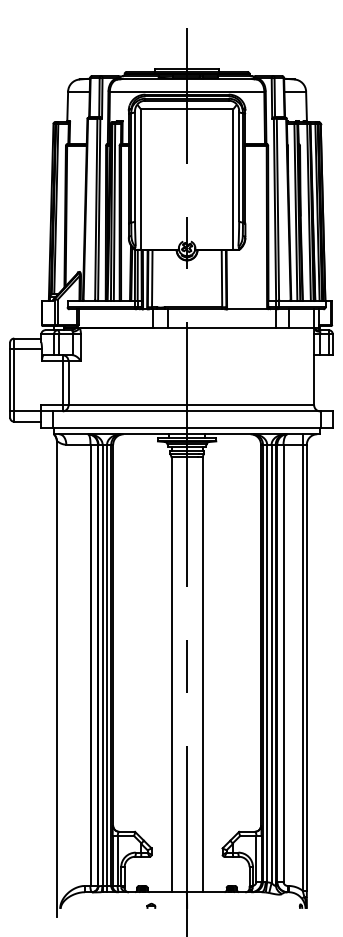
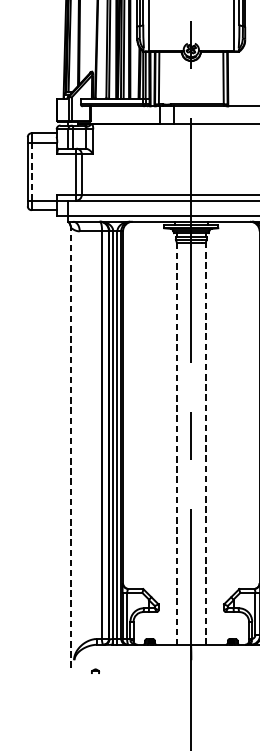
line: (14, 380) -> (31, 172), solid -> dashed
line: (171, 674) -> (176, 443), solid -> dashed
line: (202, 674) -> (205, 443), solid -> dashed
line: (56, 679) -> (70, 448), solid -> dashed
part: (151, 905) -> (95, 670), moved

